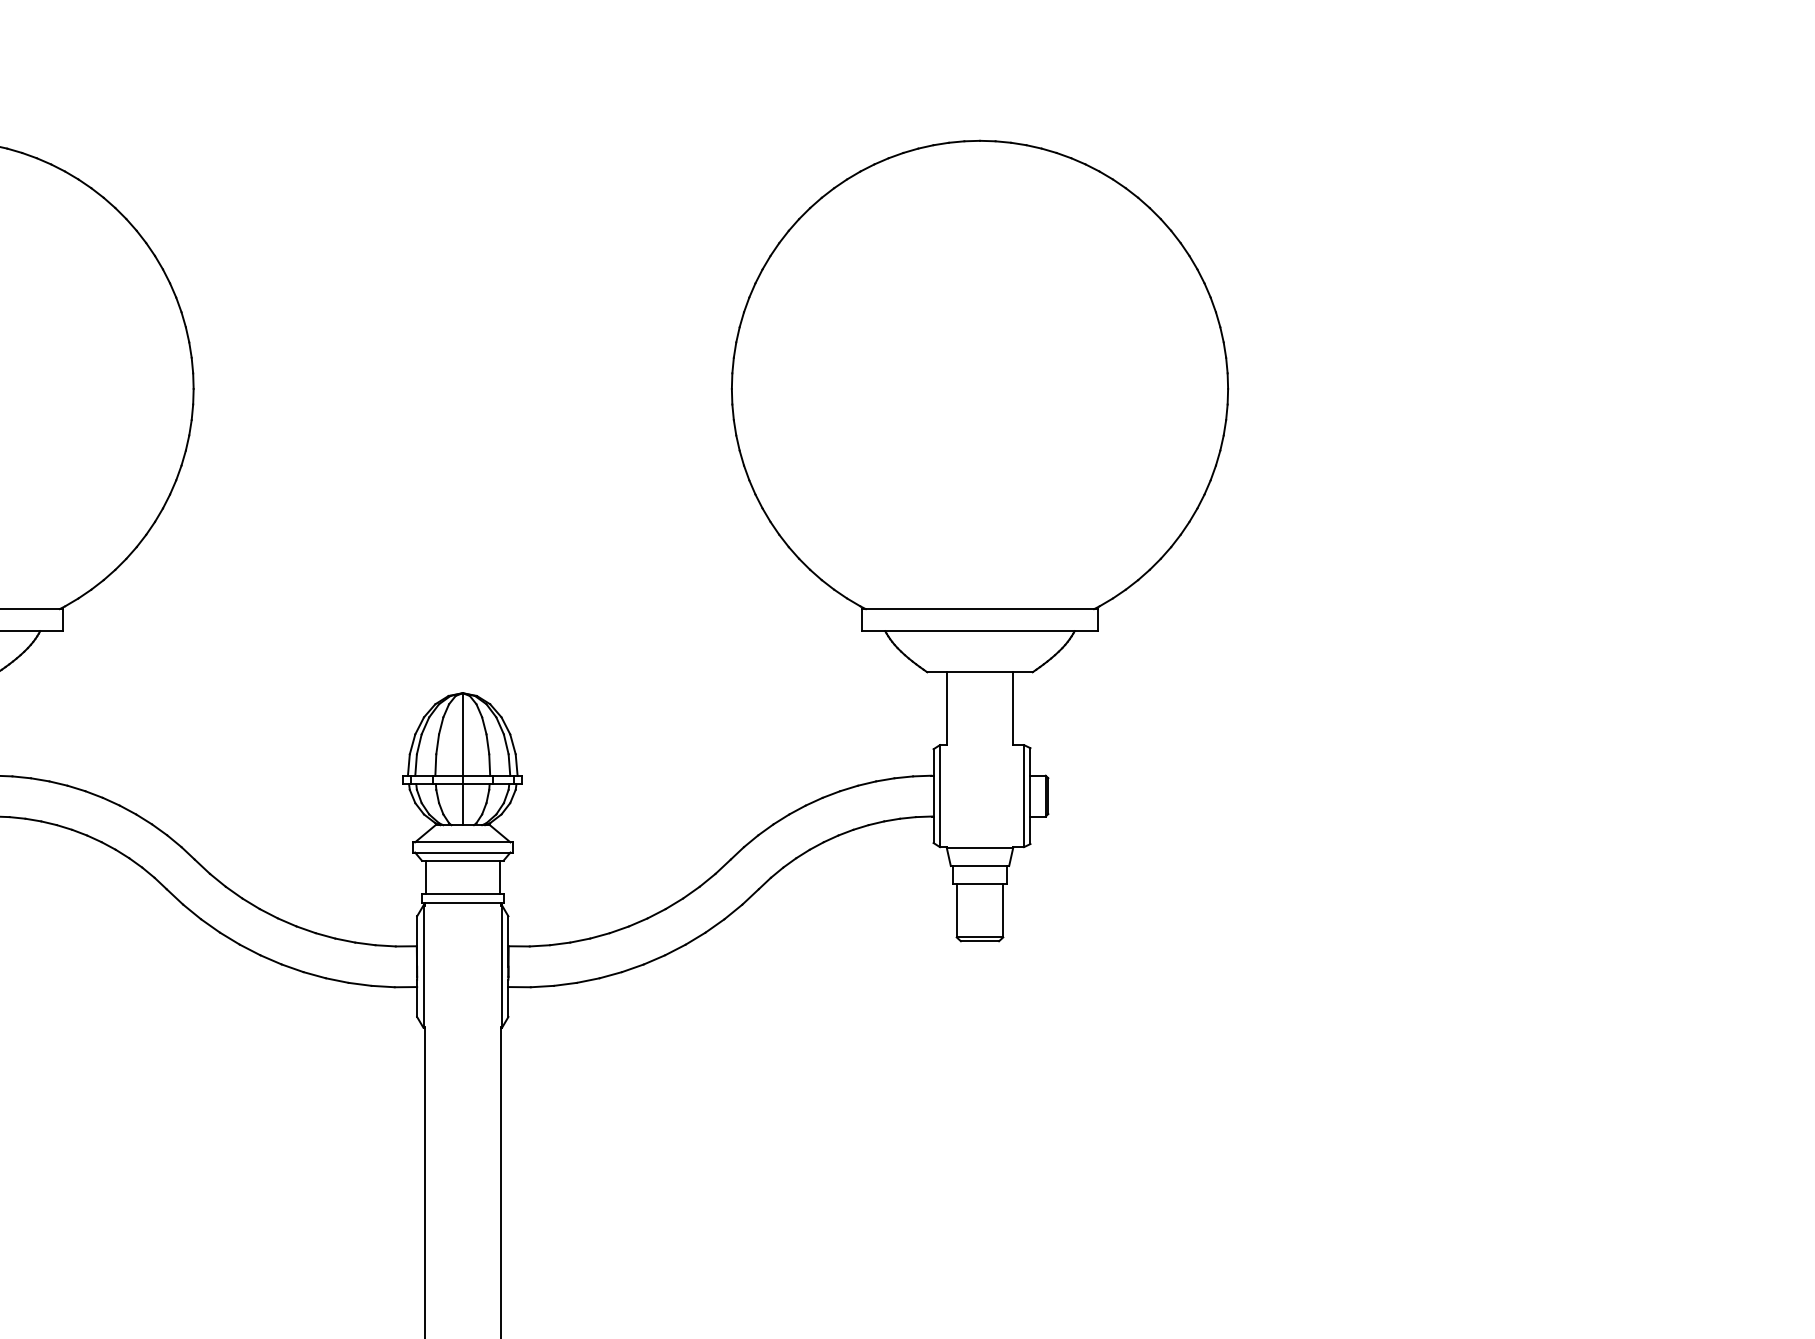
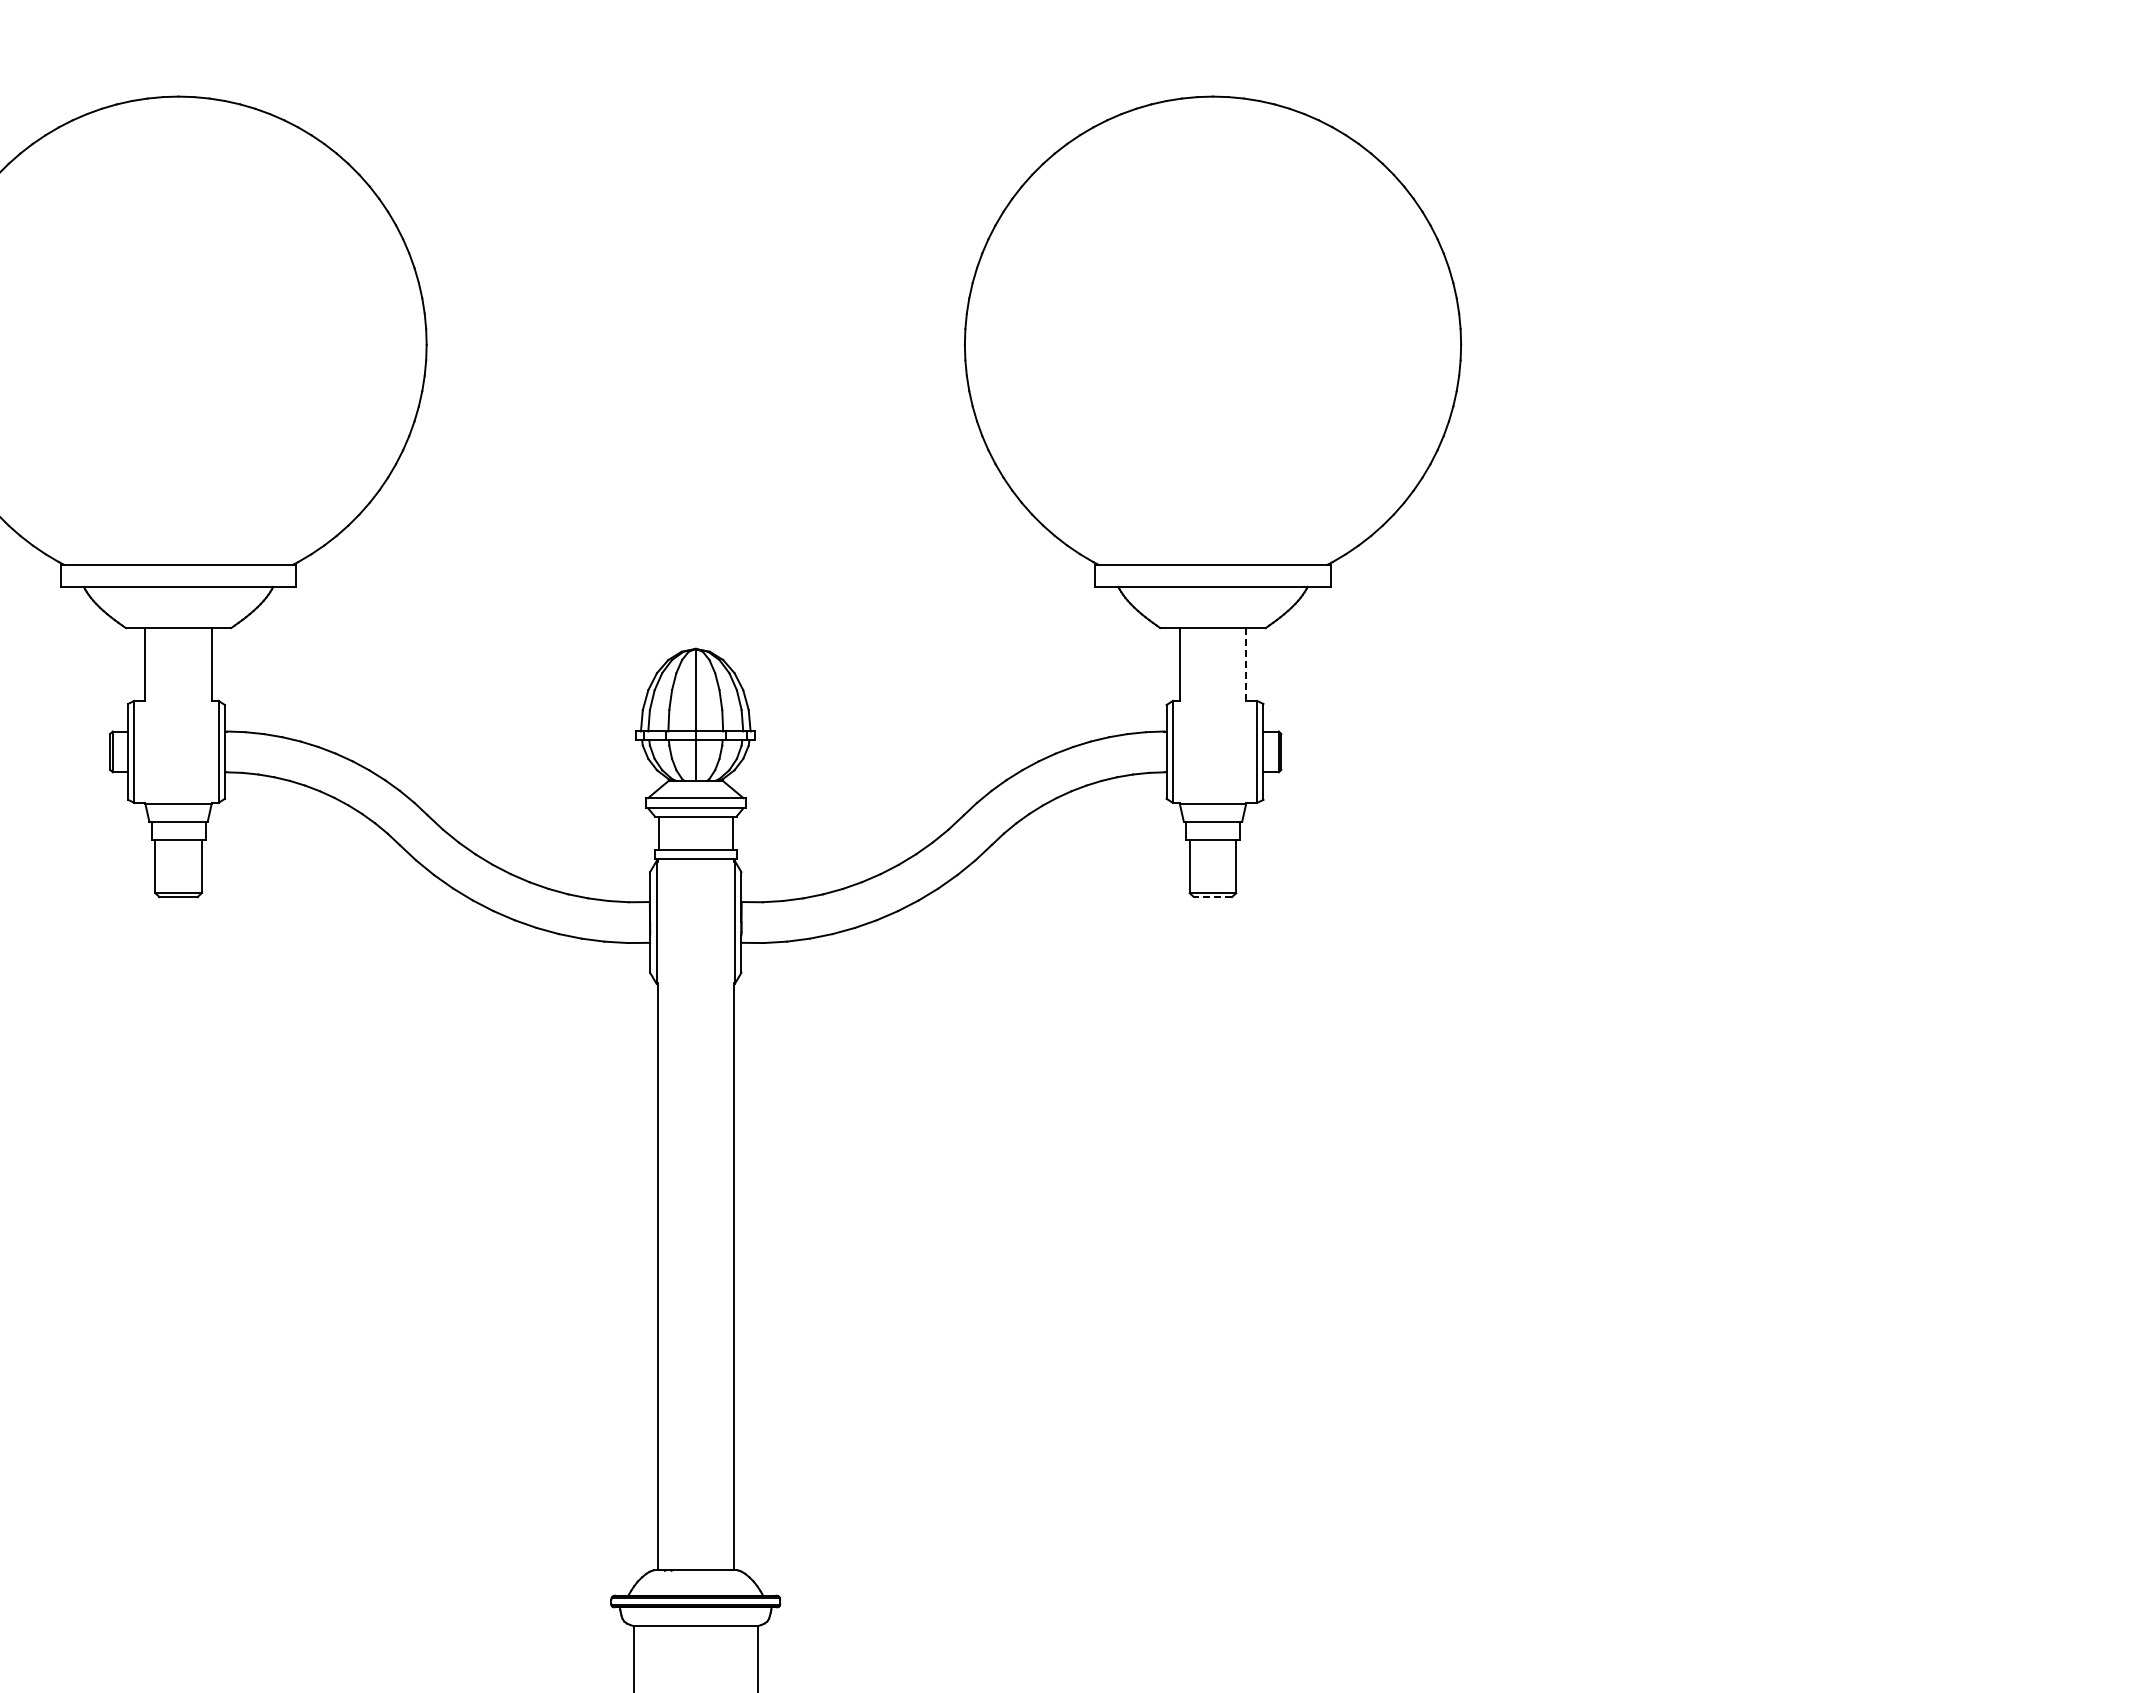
line: (1013, 708) -> (1246, 664), solid -> dashed
line: (979, 941) -> (1212, 897), solid -> dashed

